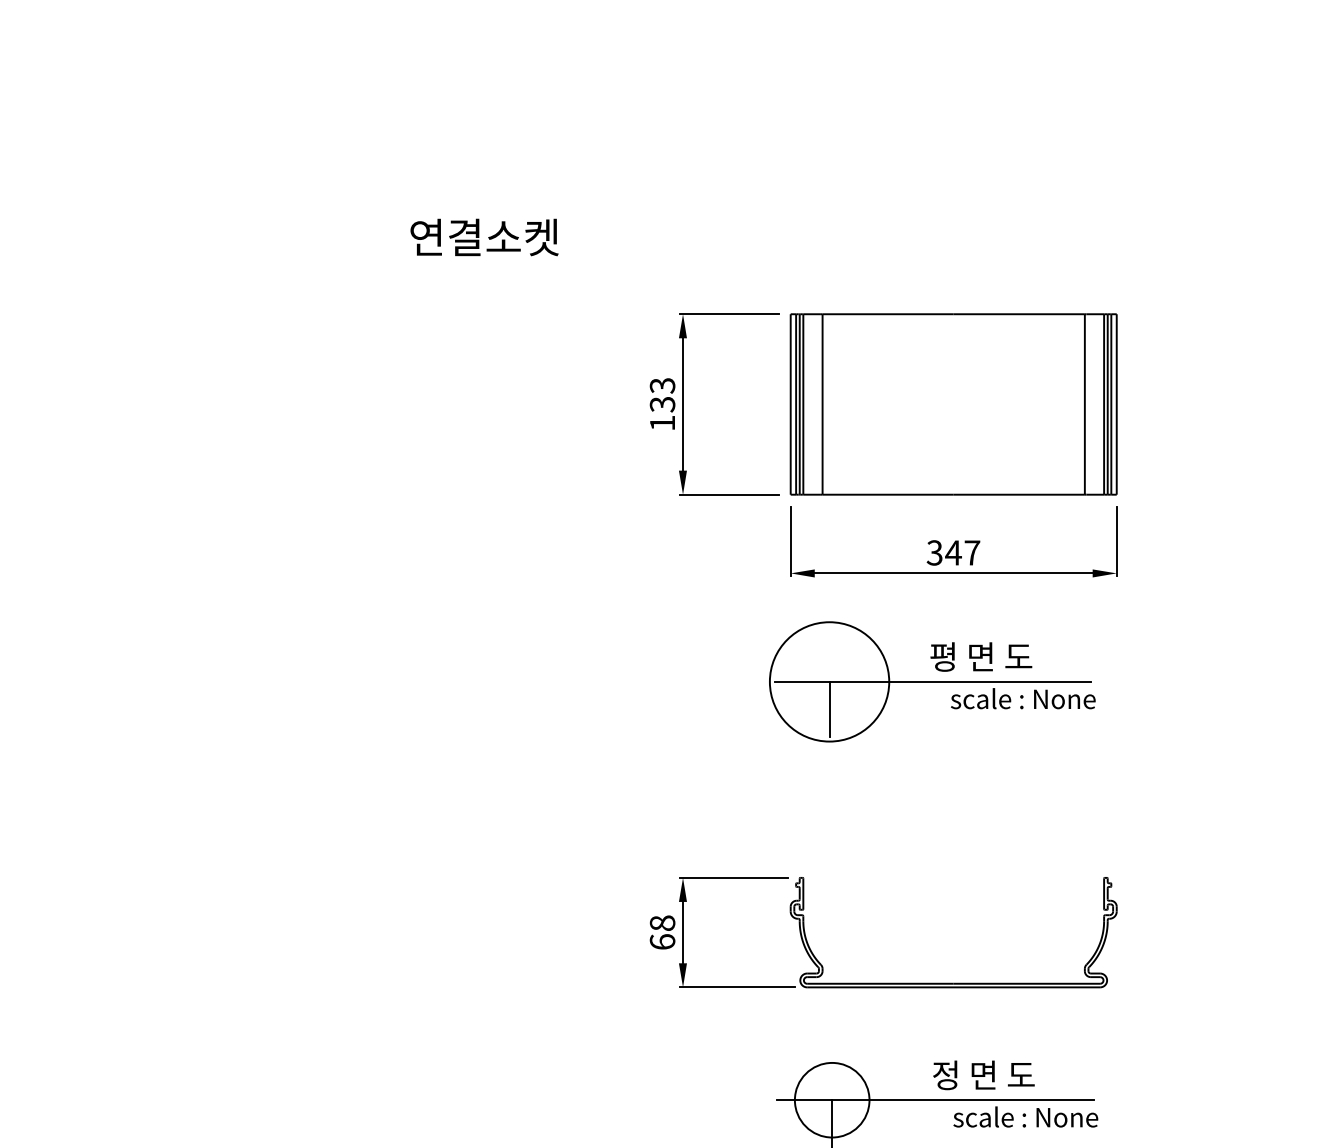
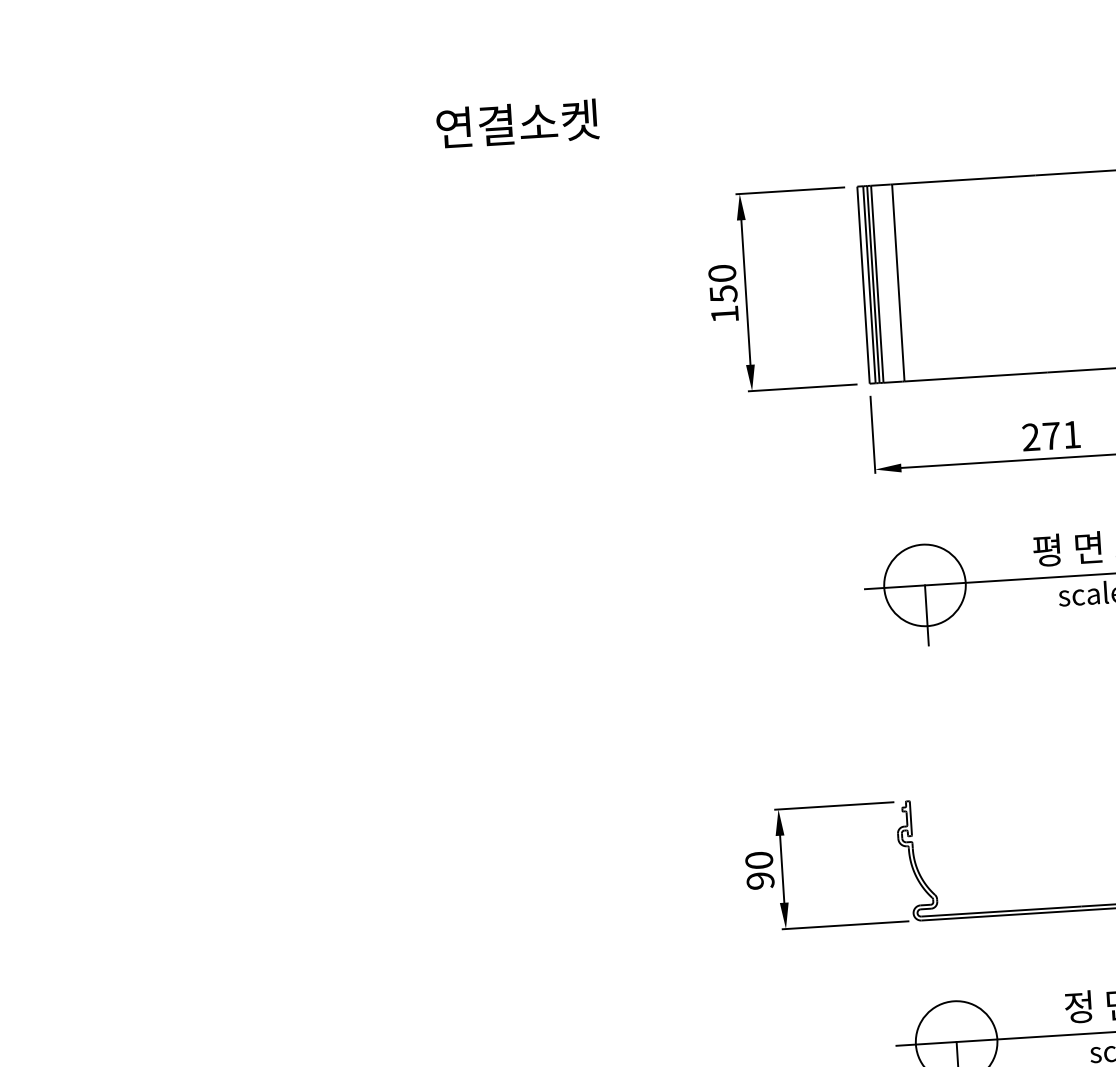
text: (662, 395) -> (722, 284), 133 -> 150
text: (953, 552) -> (1051, 435), 347 -> 271
circle: (829, 681) -> (924, 584), size x0.62
text: (662, 932) -> (759, 870), 68 -> 90

